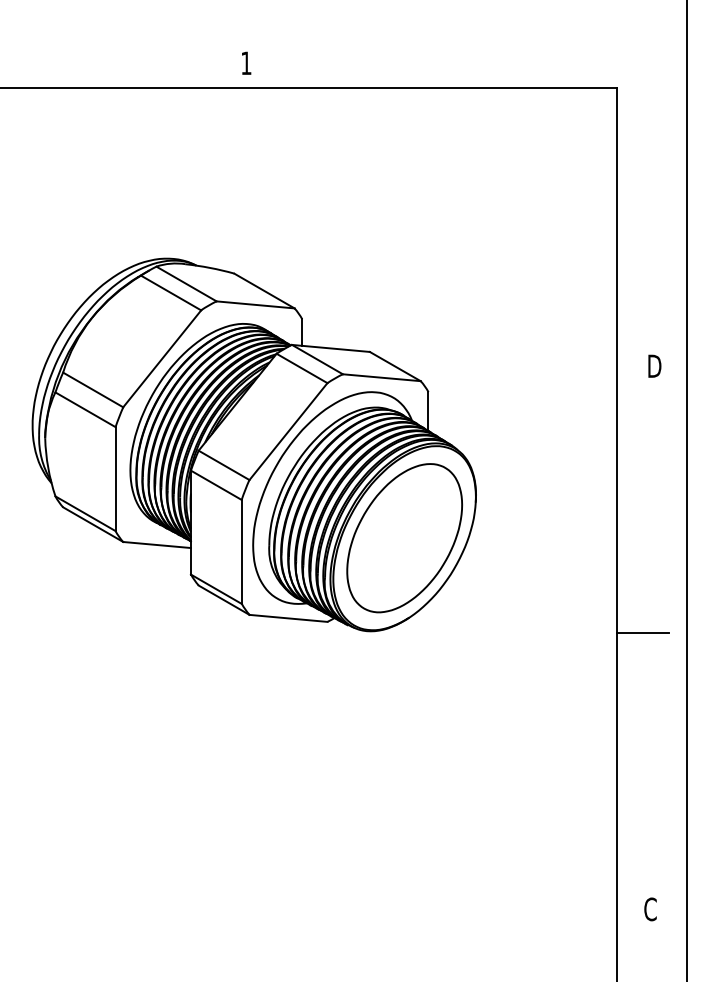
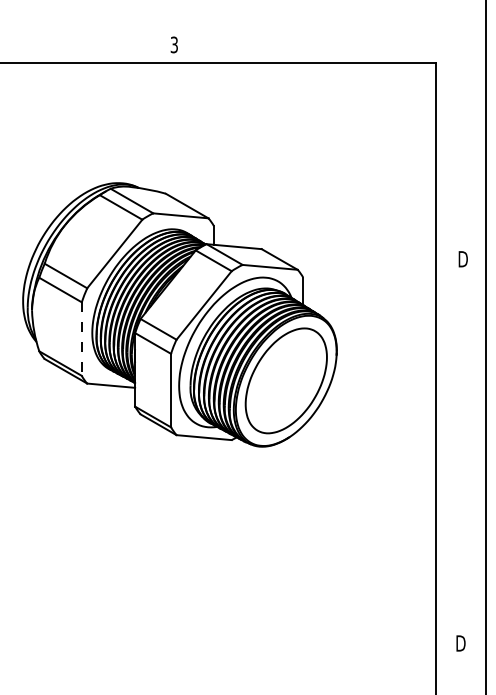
text: (245, 62) -> (173, 44), 1 -> 3
line: (115, 479) -> (81, 339), solid -> dashed
line: (642, 632) -> (454, 447), removed
text: (650, 909) -> (460, 643), C -> D

